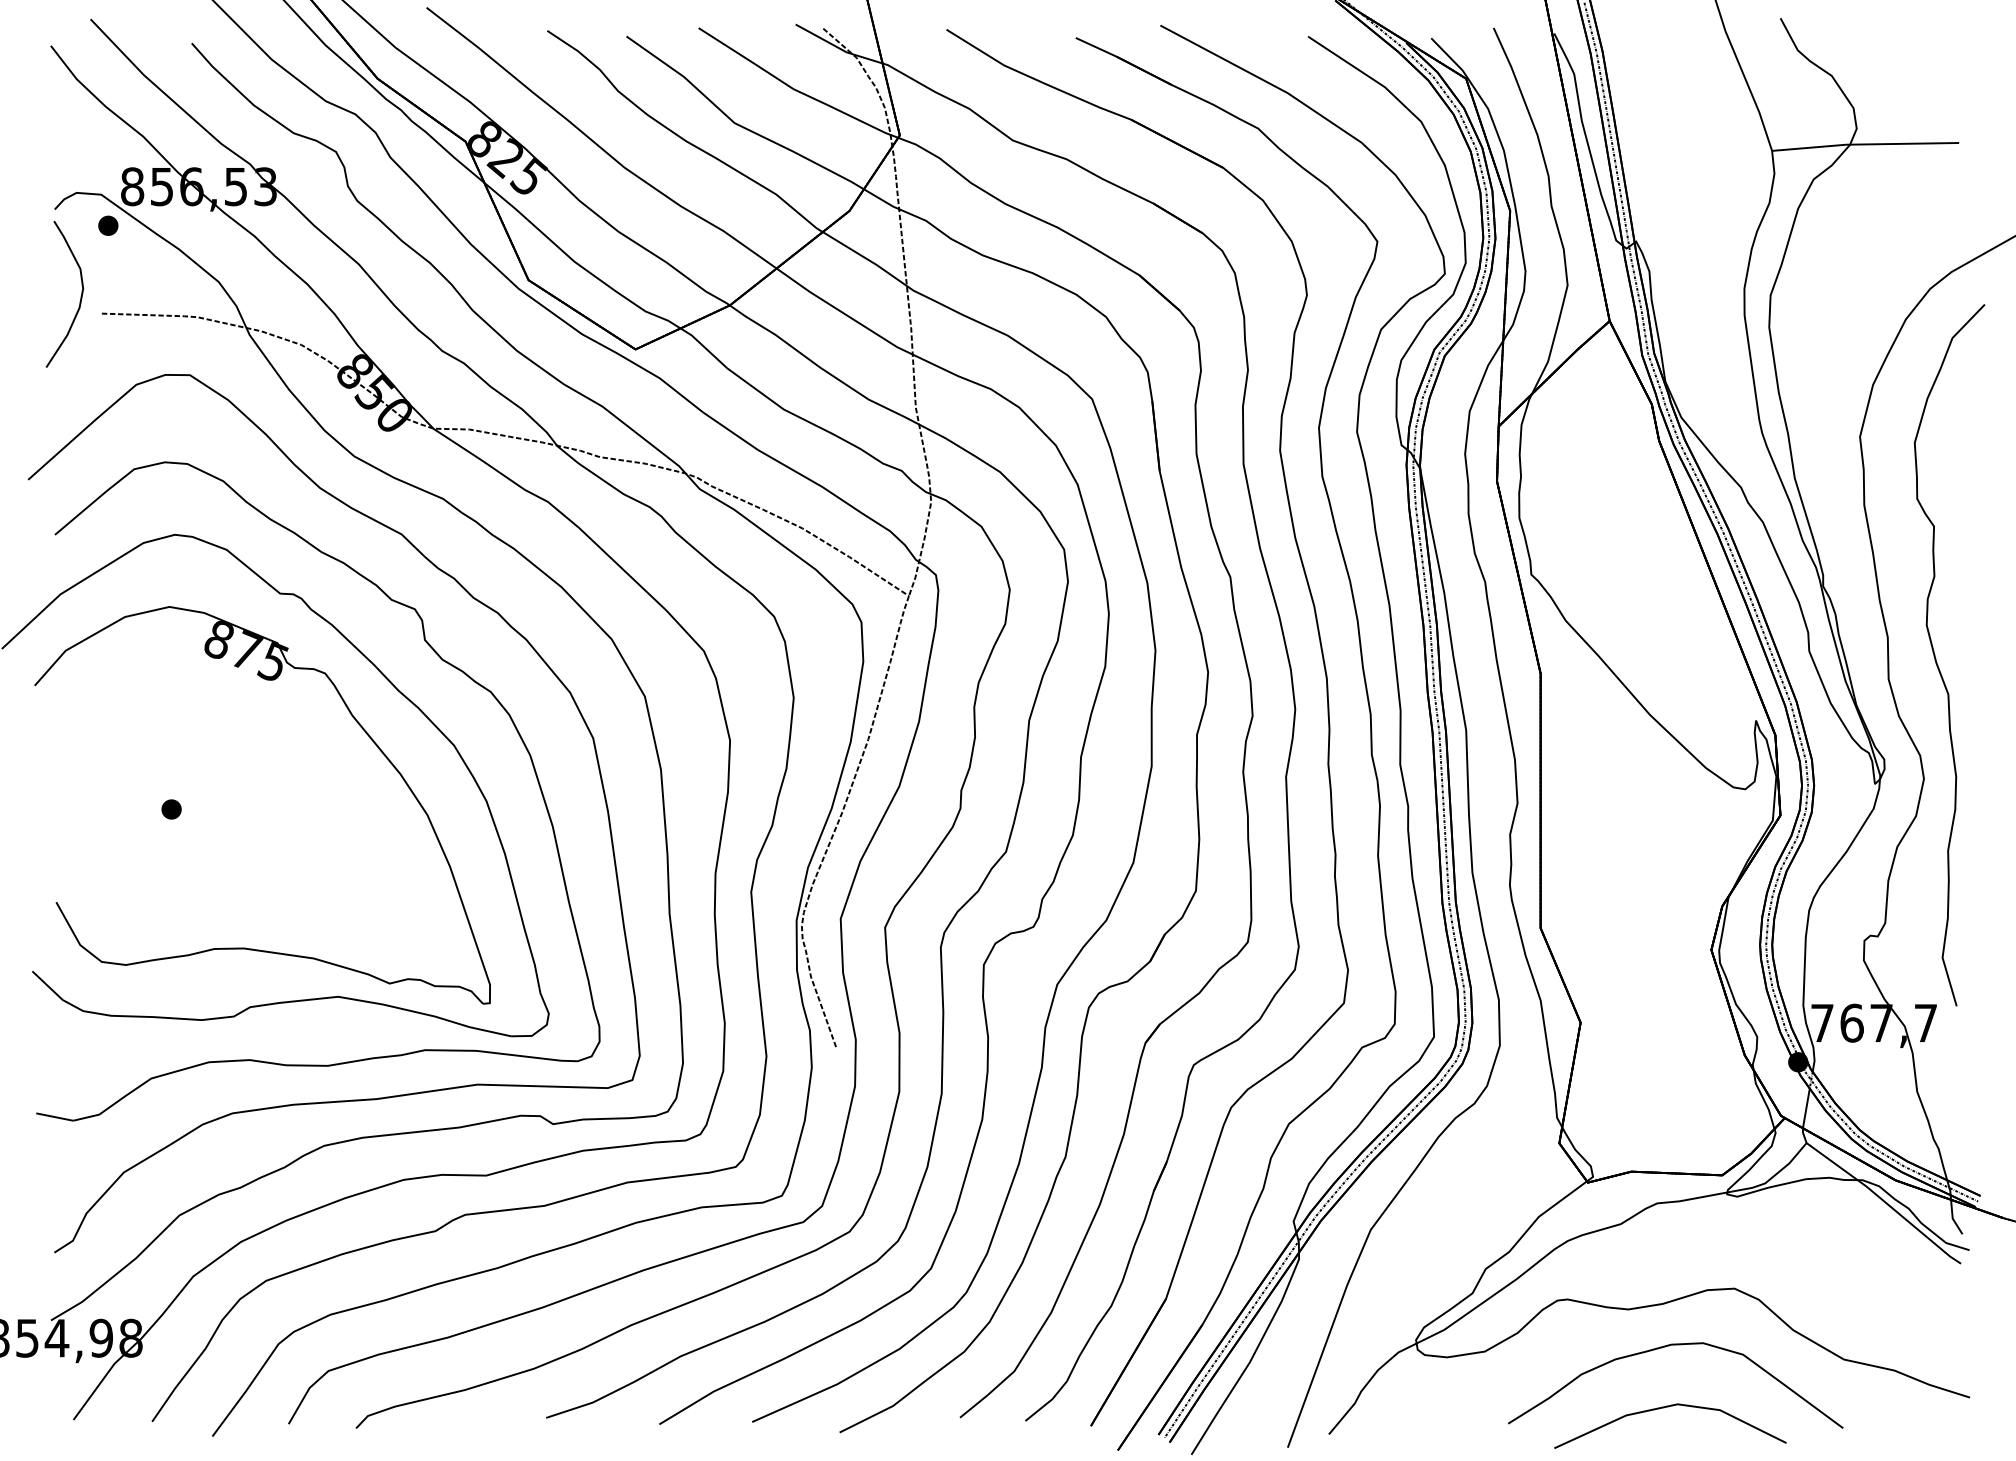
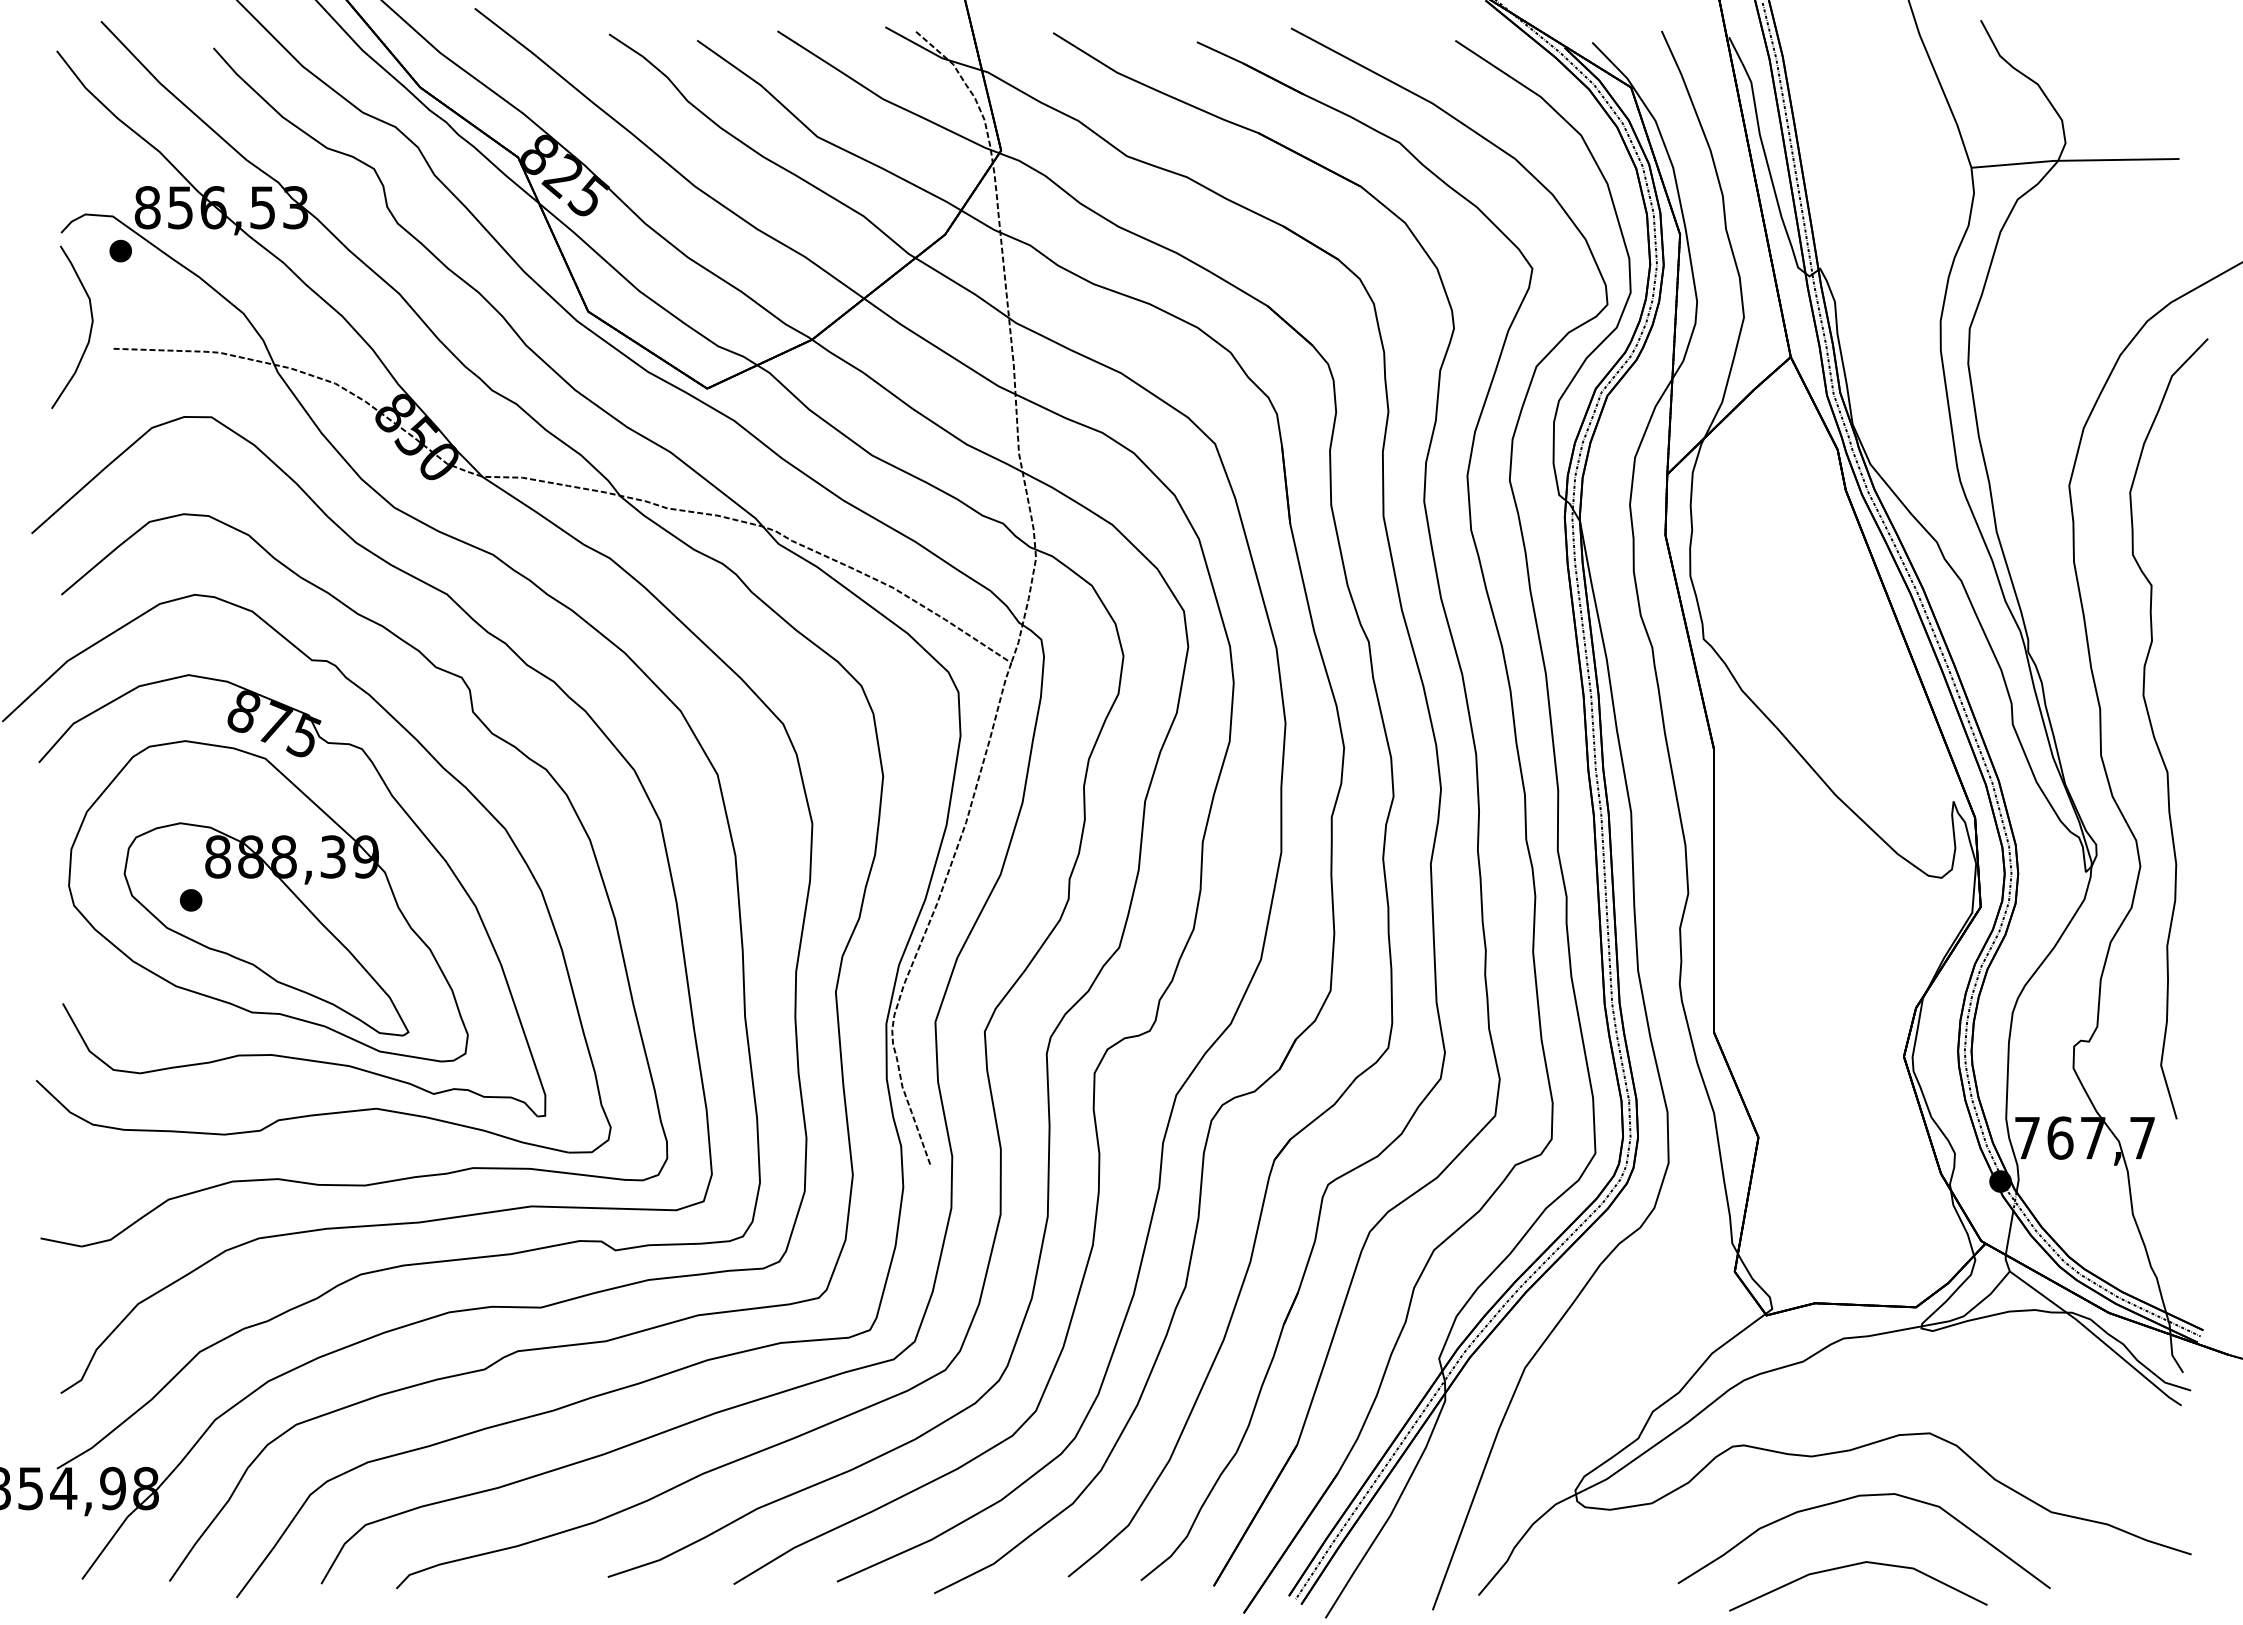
part: (241, 810) -> (268, 901), added

